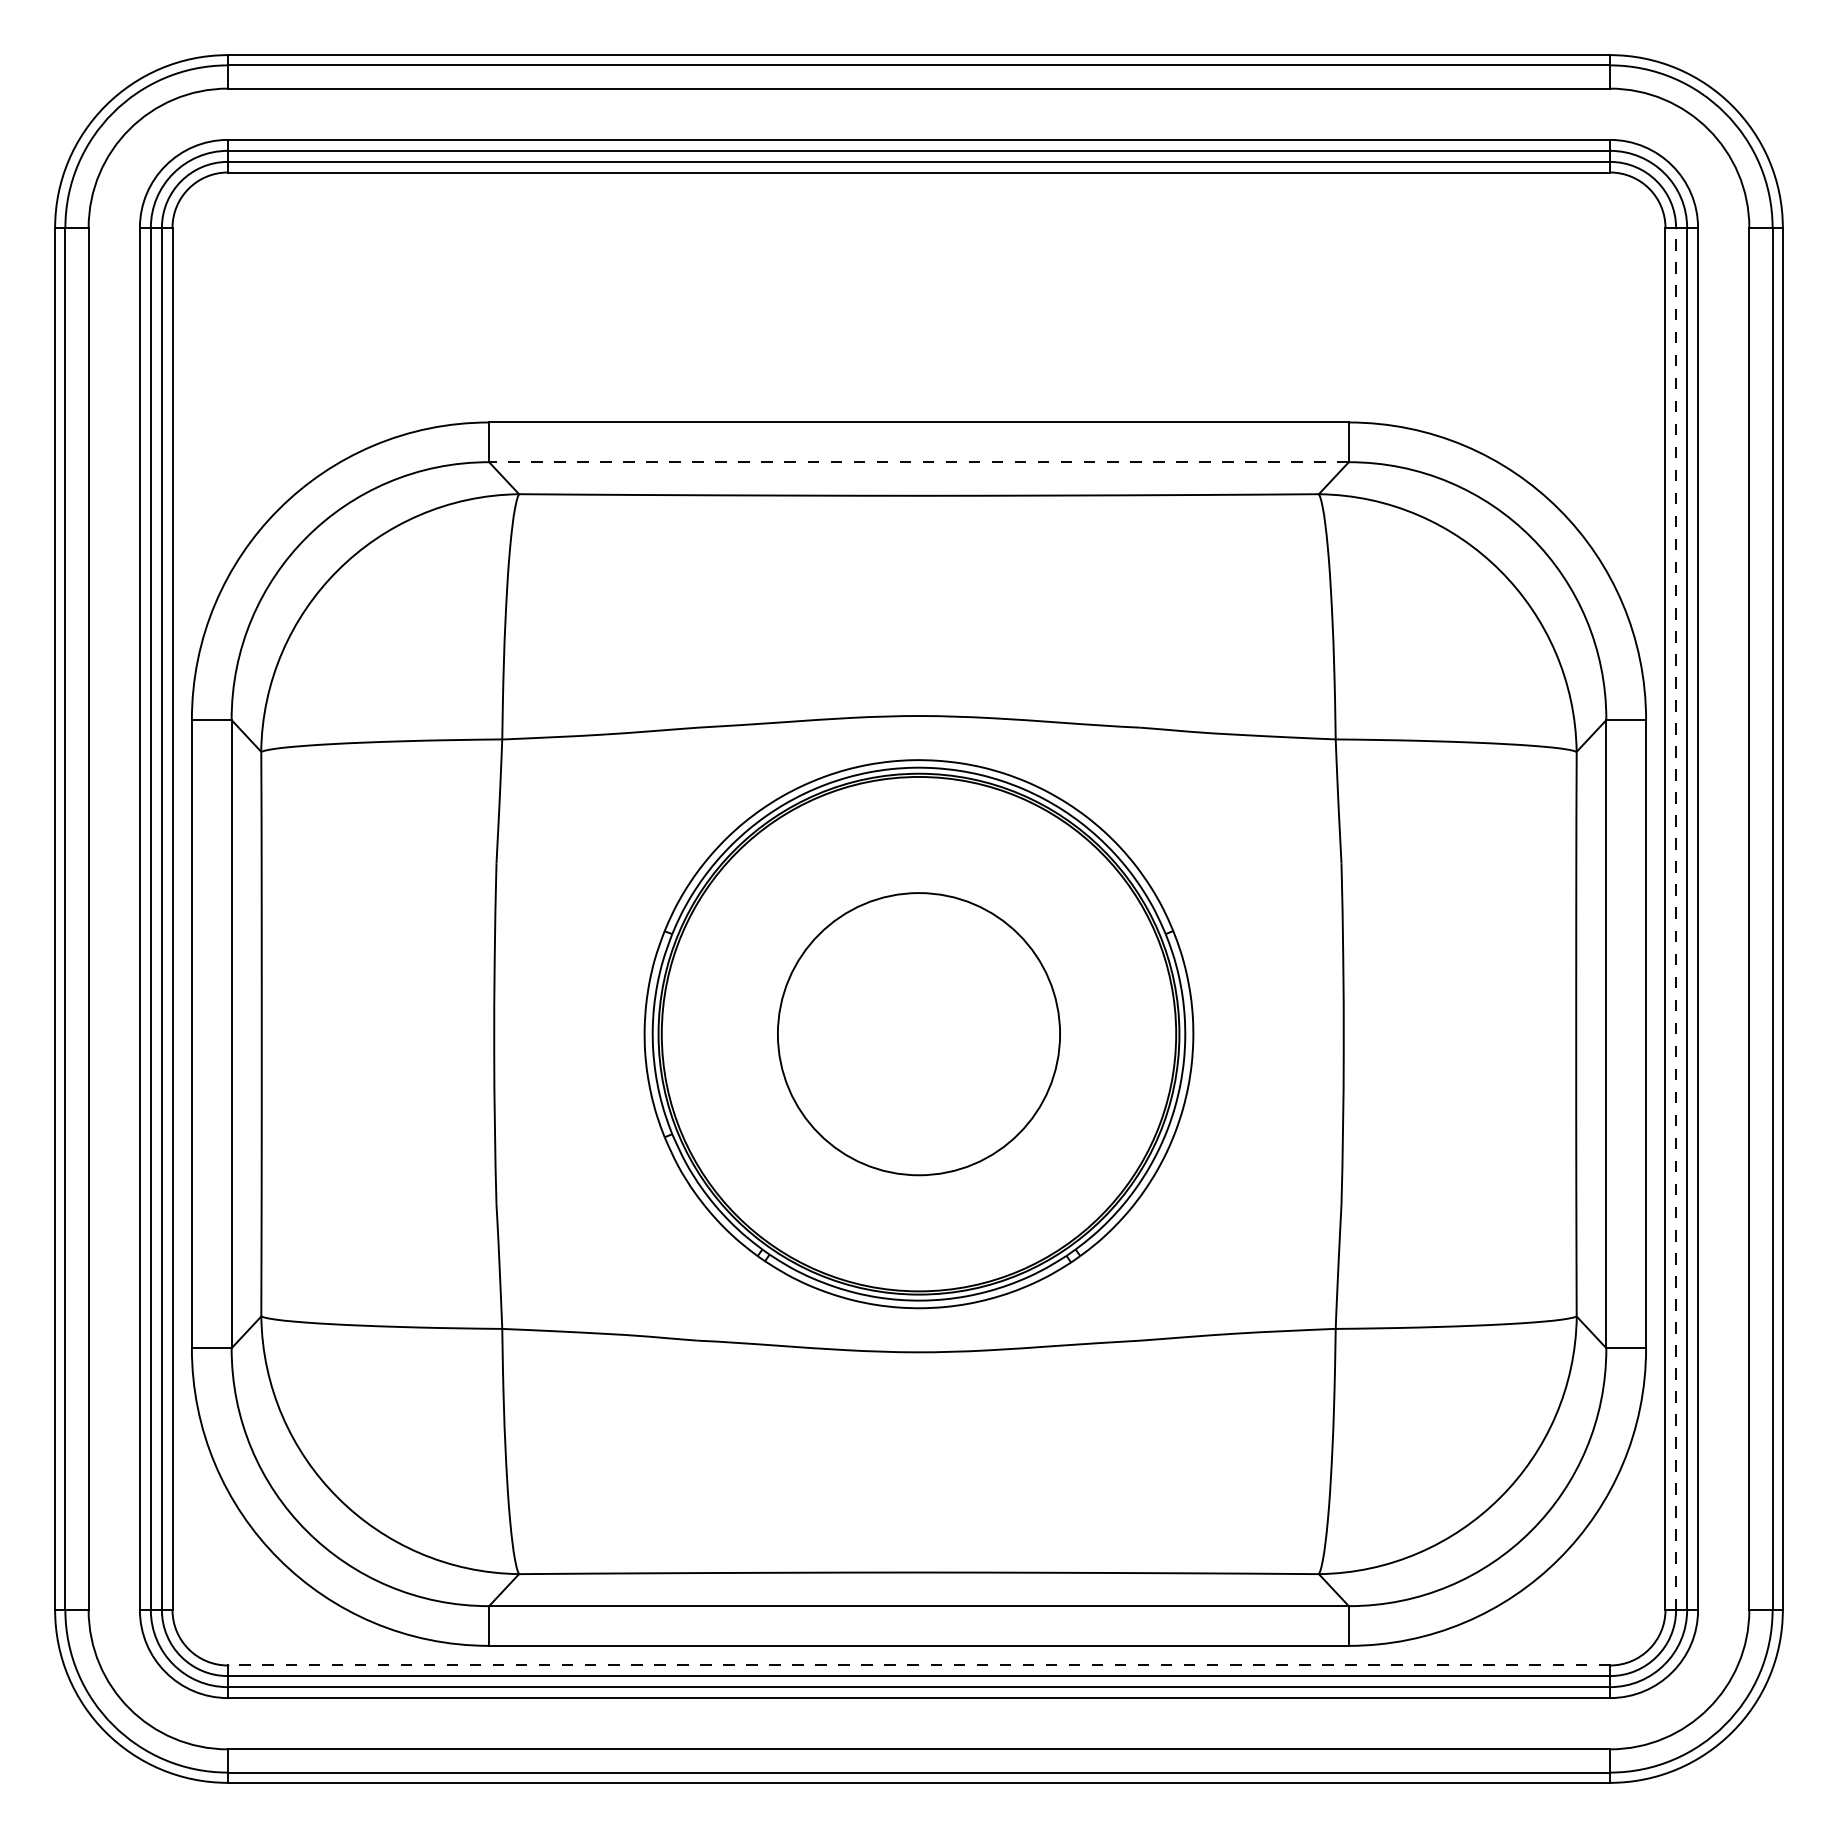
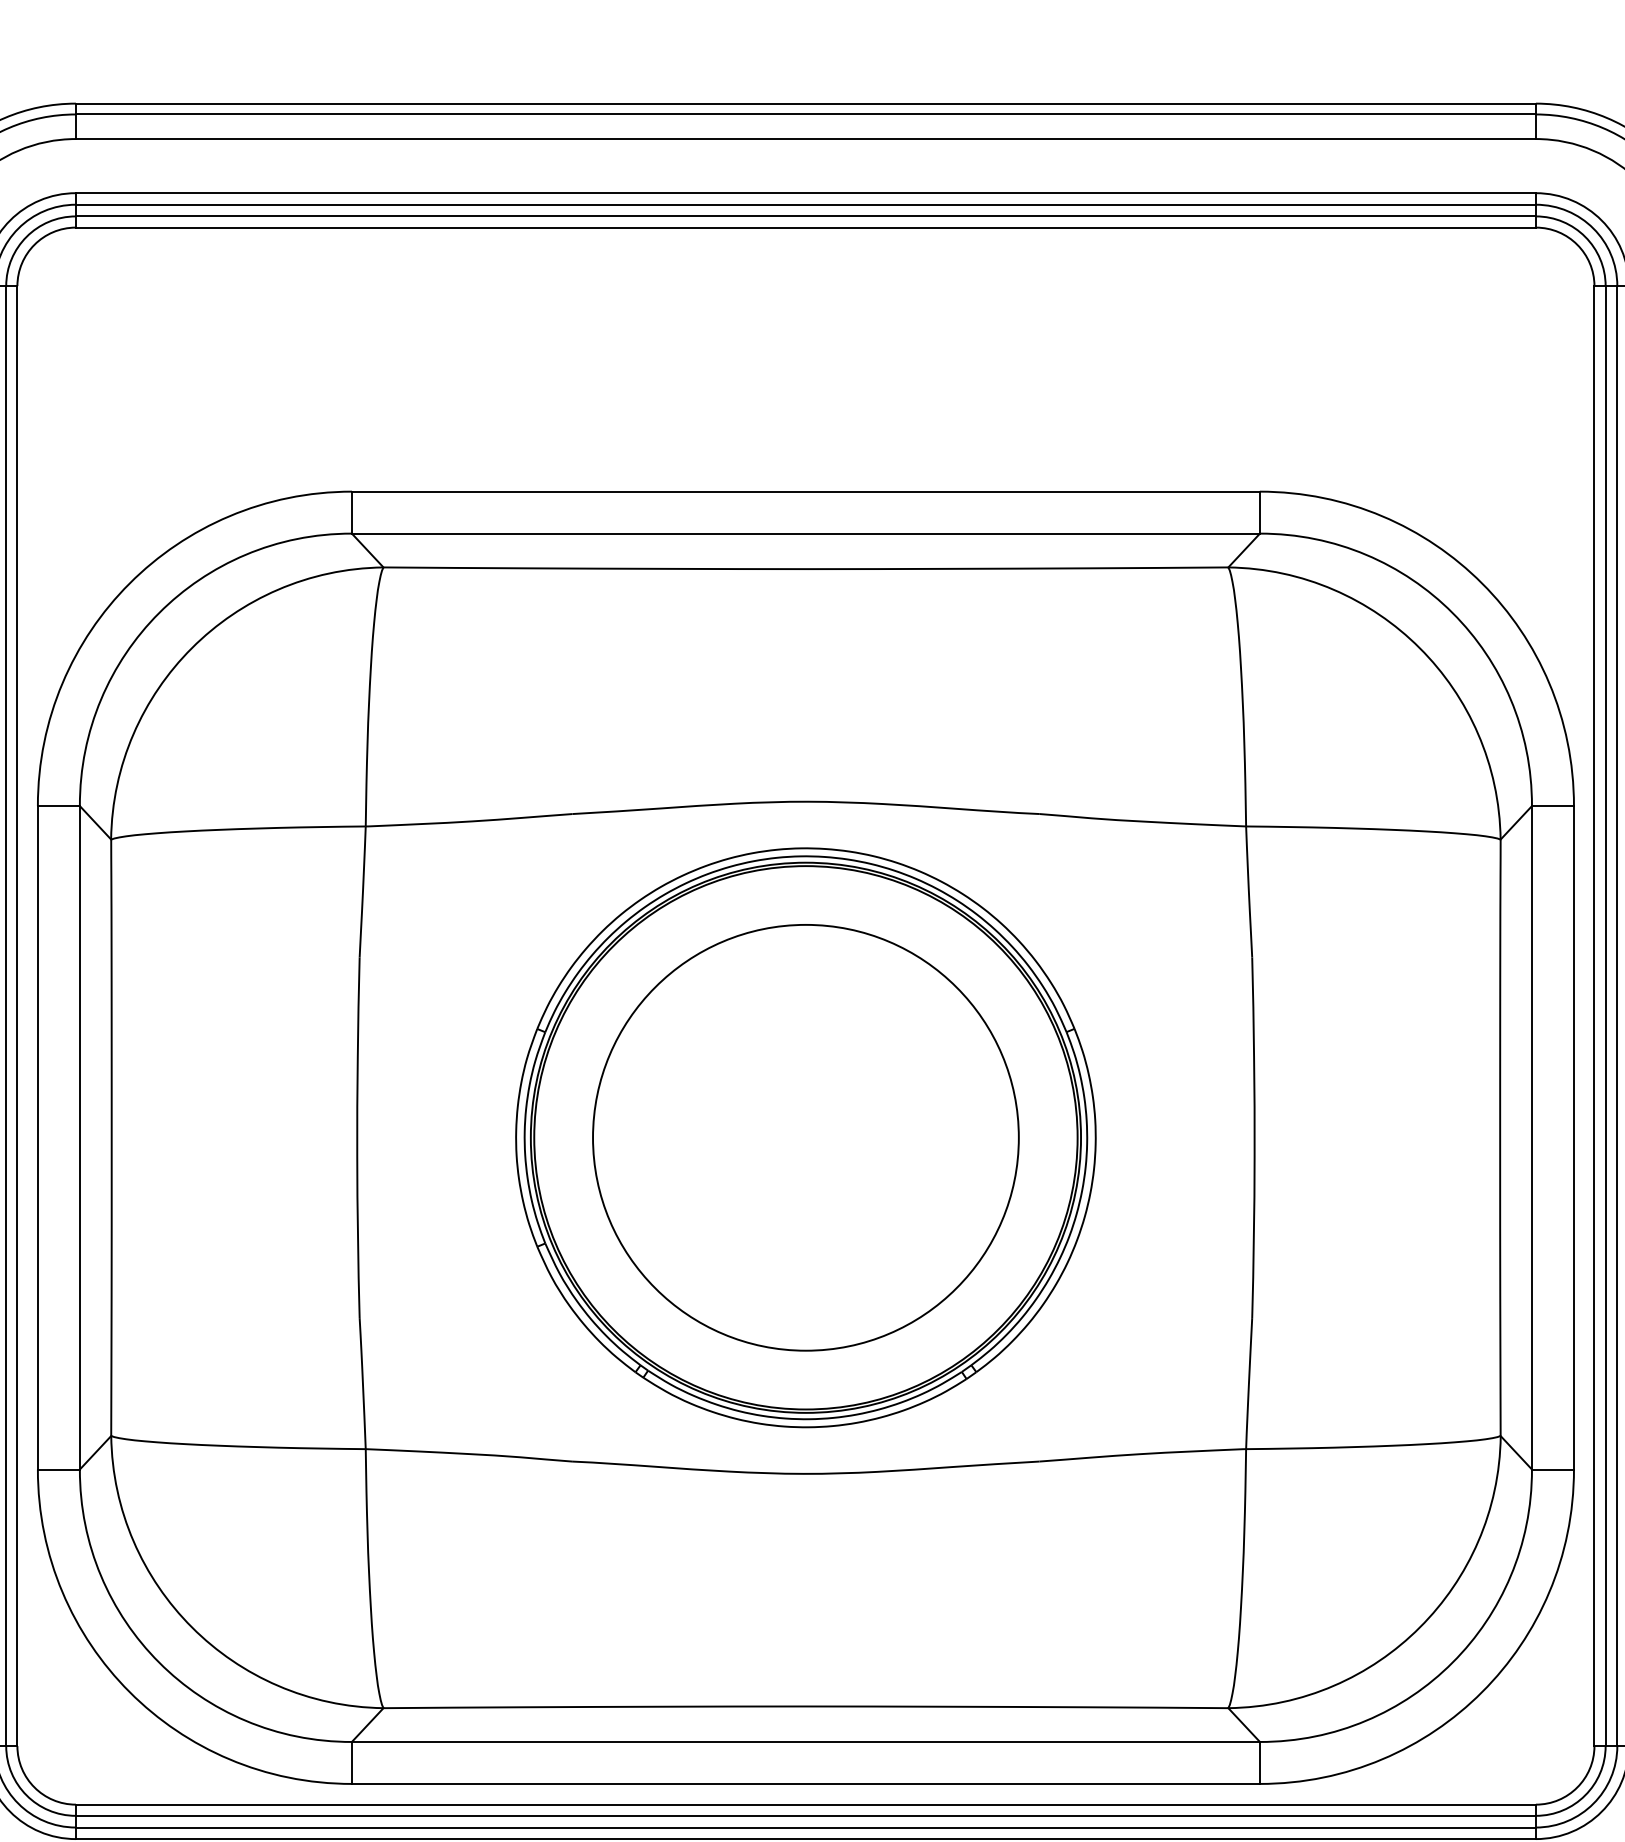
line: (919, 462) -> (806, 533), dashed -> solid
line: (1676, 918) -> (1606, 1015), dashed -> solid
circle: (918, 1033) -> (805, 1137), size x1.43
line: (918, 1665) -> (805, 1804), dashed -> solid

